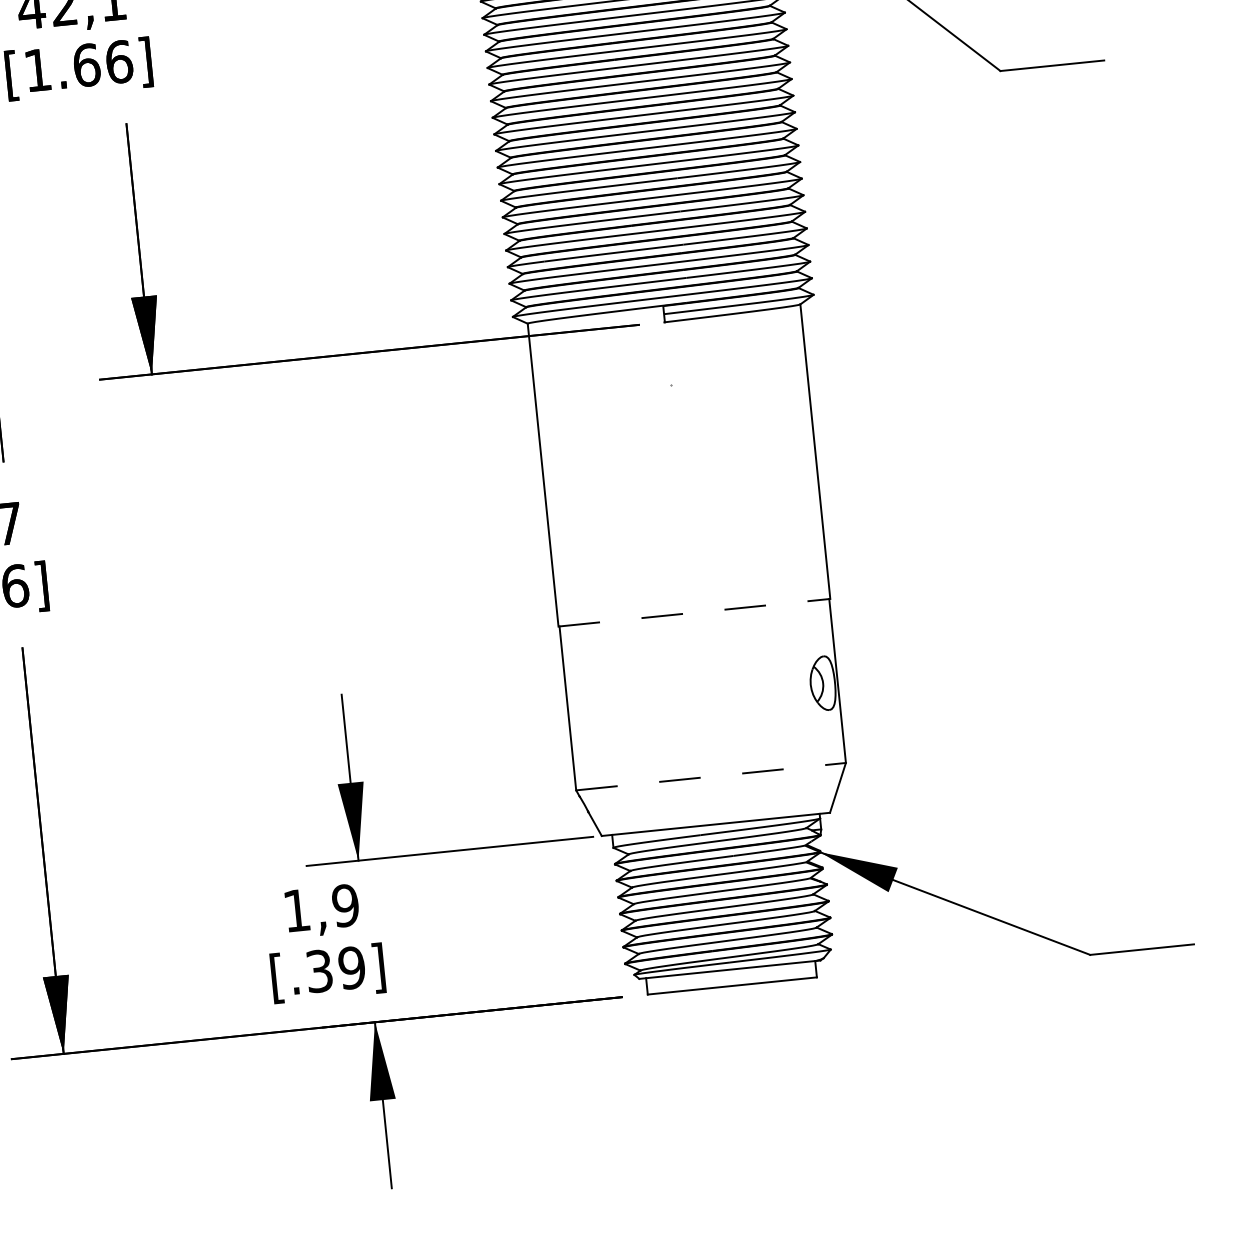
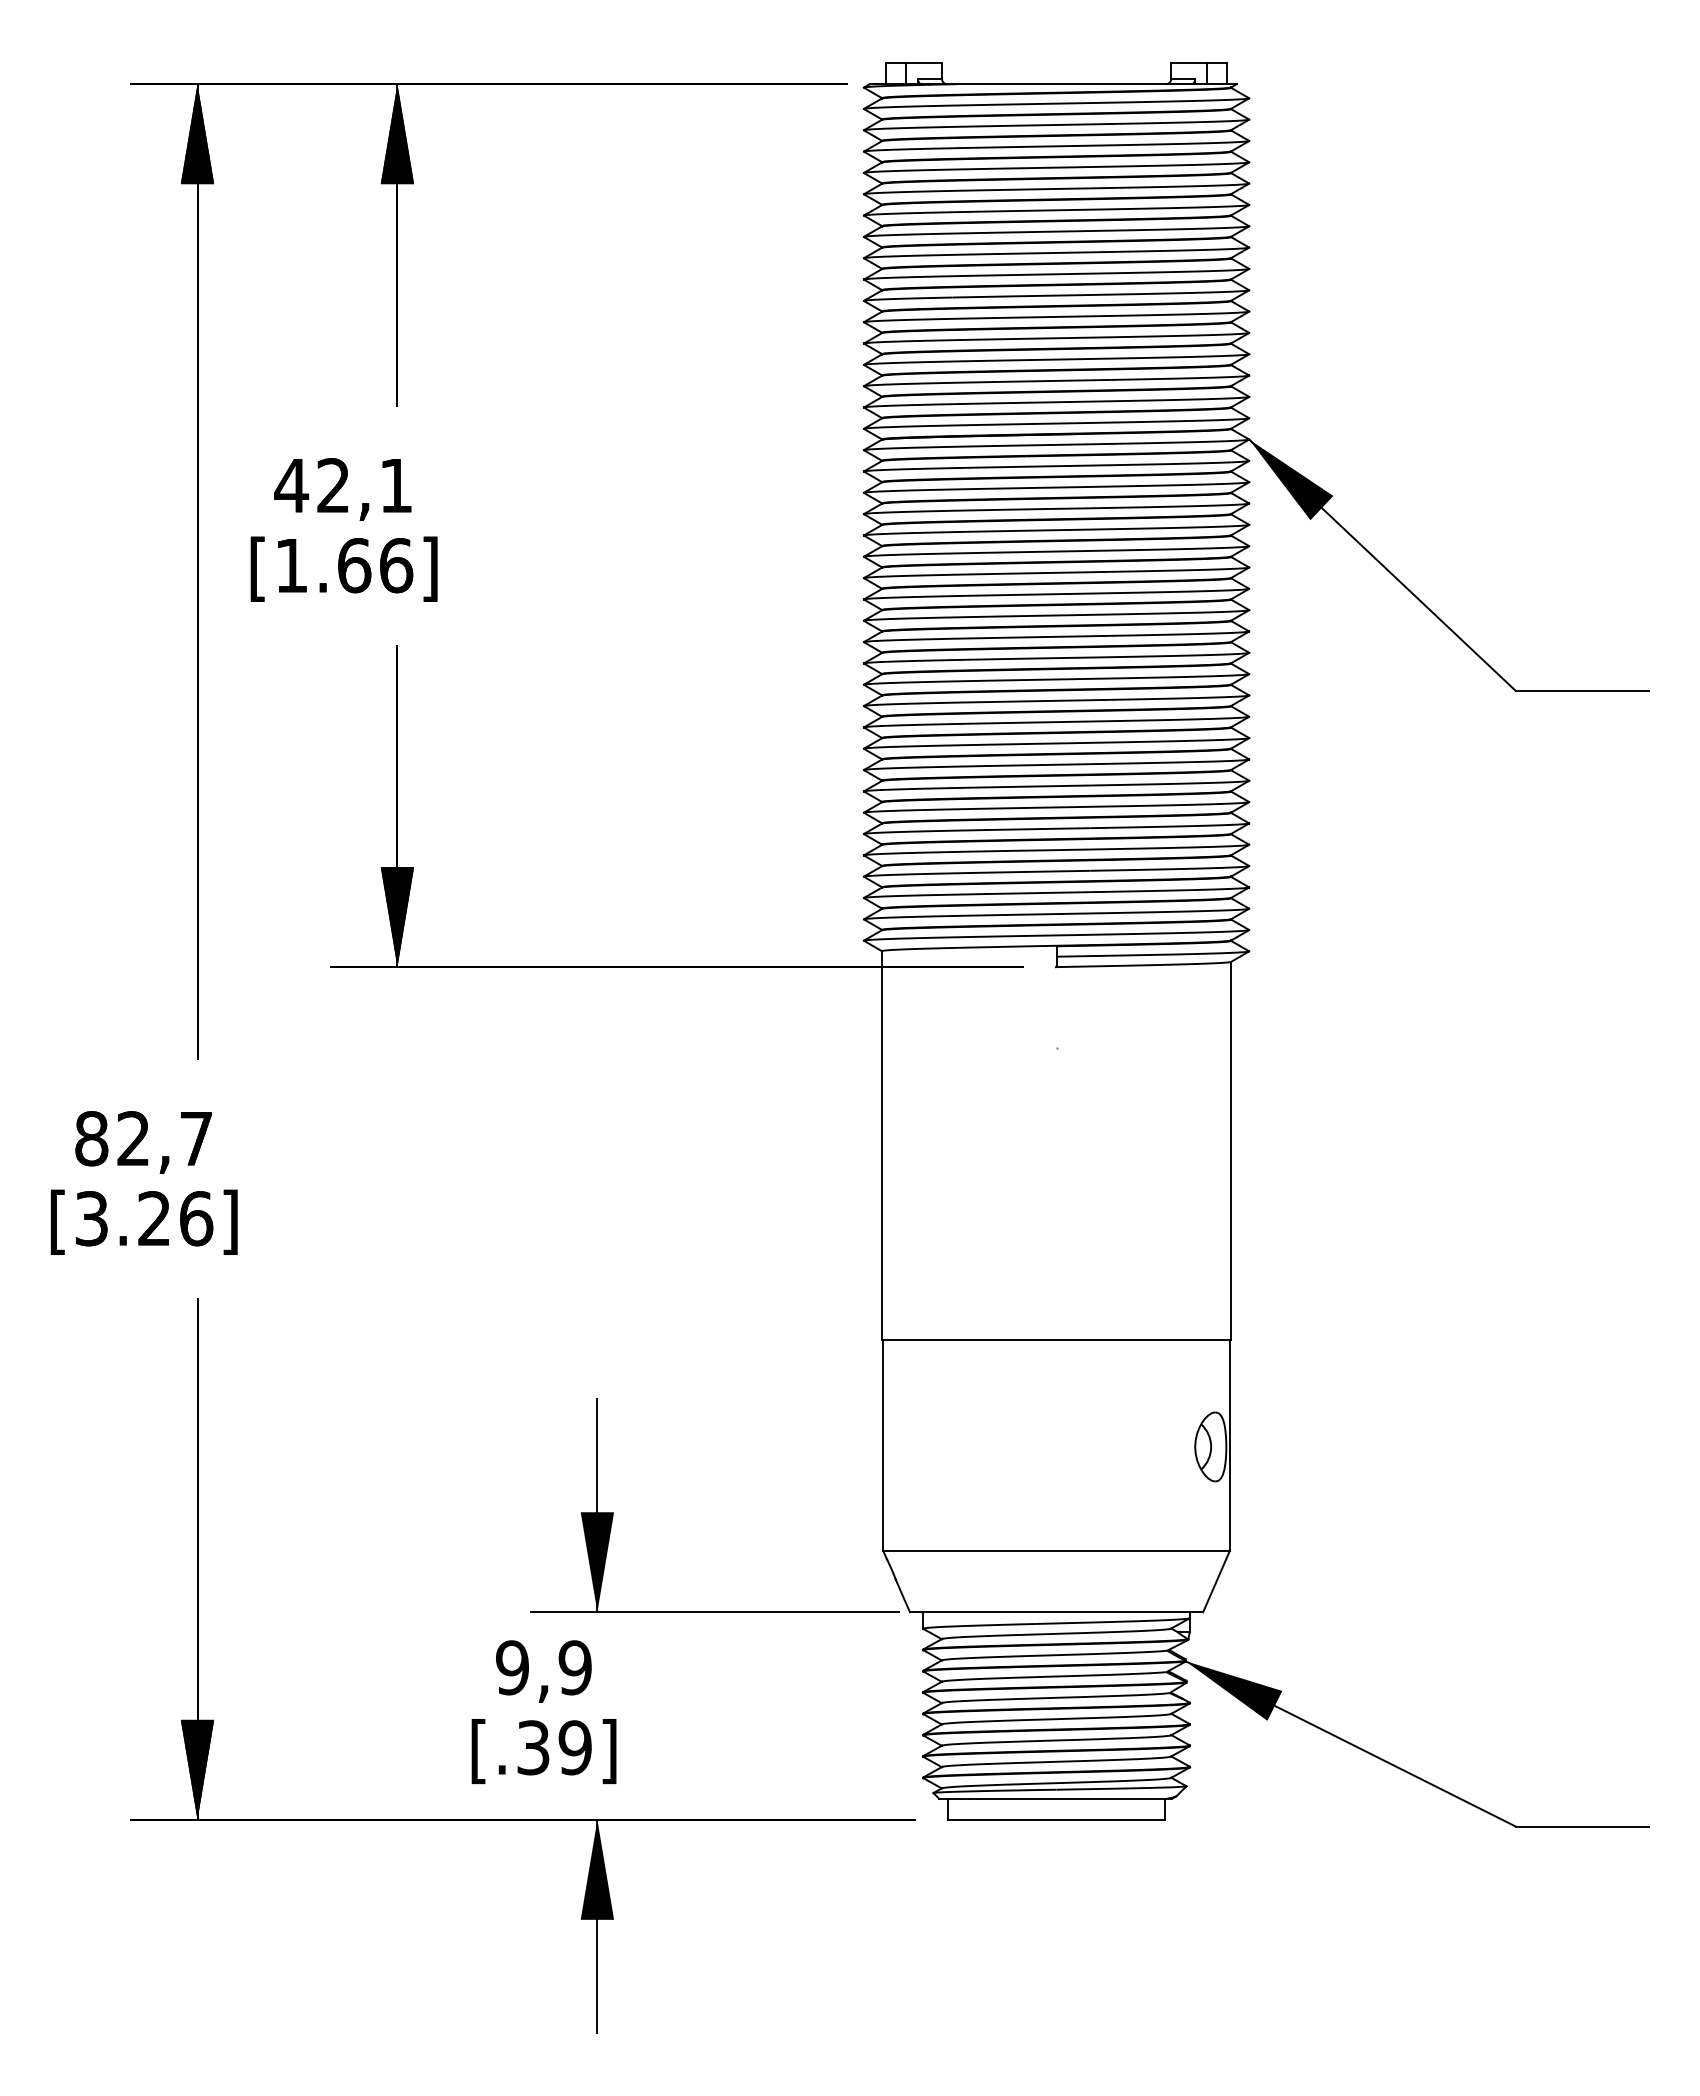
line: (694, 612) -> (1056, 1340), dashed -> solid
line: (711, 776) -> (1057, 1550), dashed -> solid
text: (296, 910) -> (512, 1667), 1,9 -> 9,9

